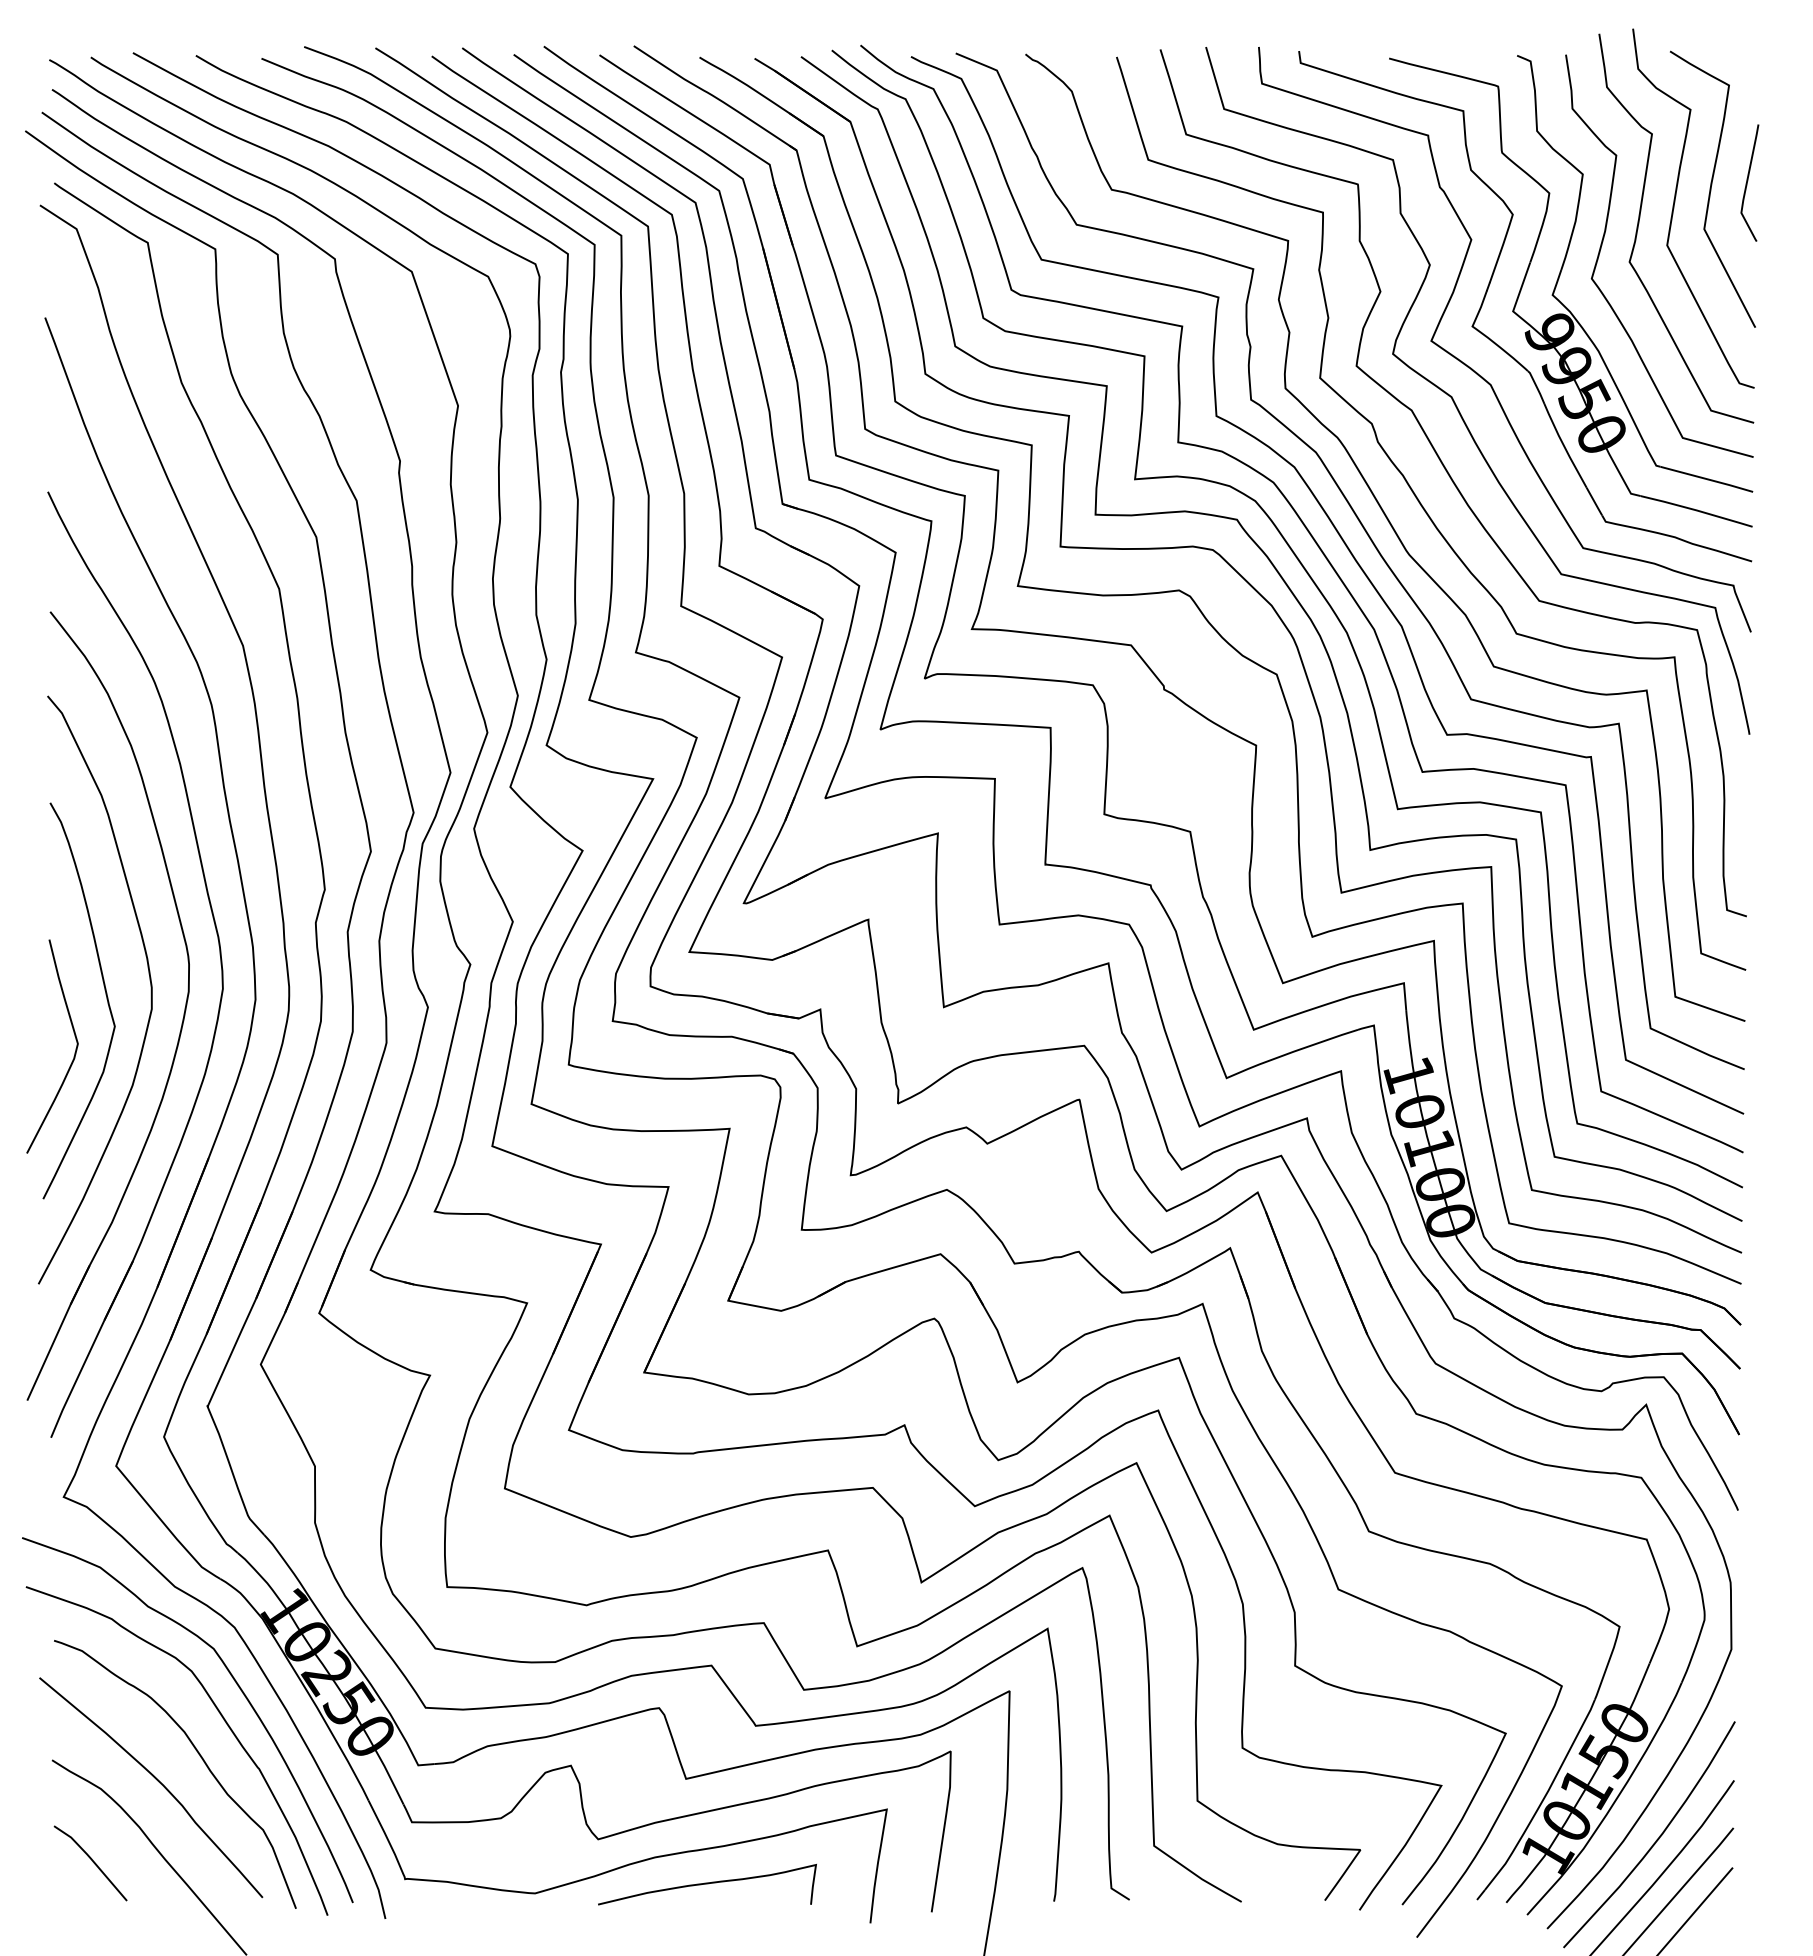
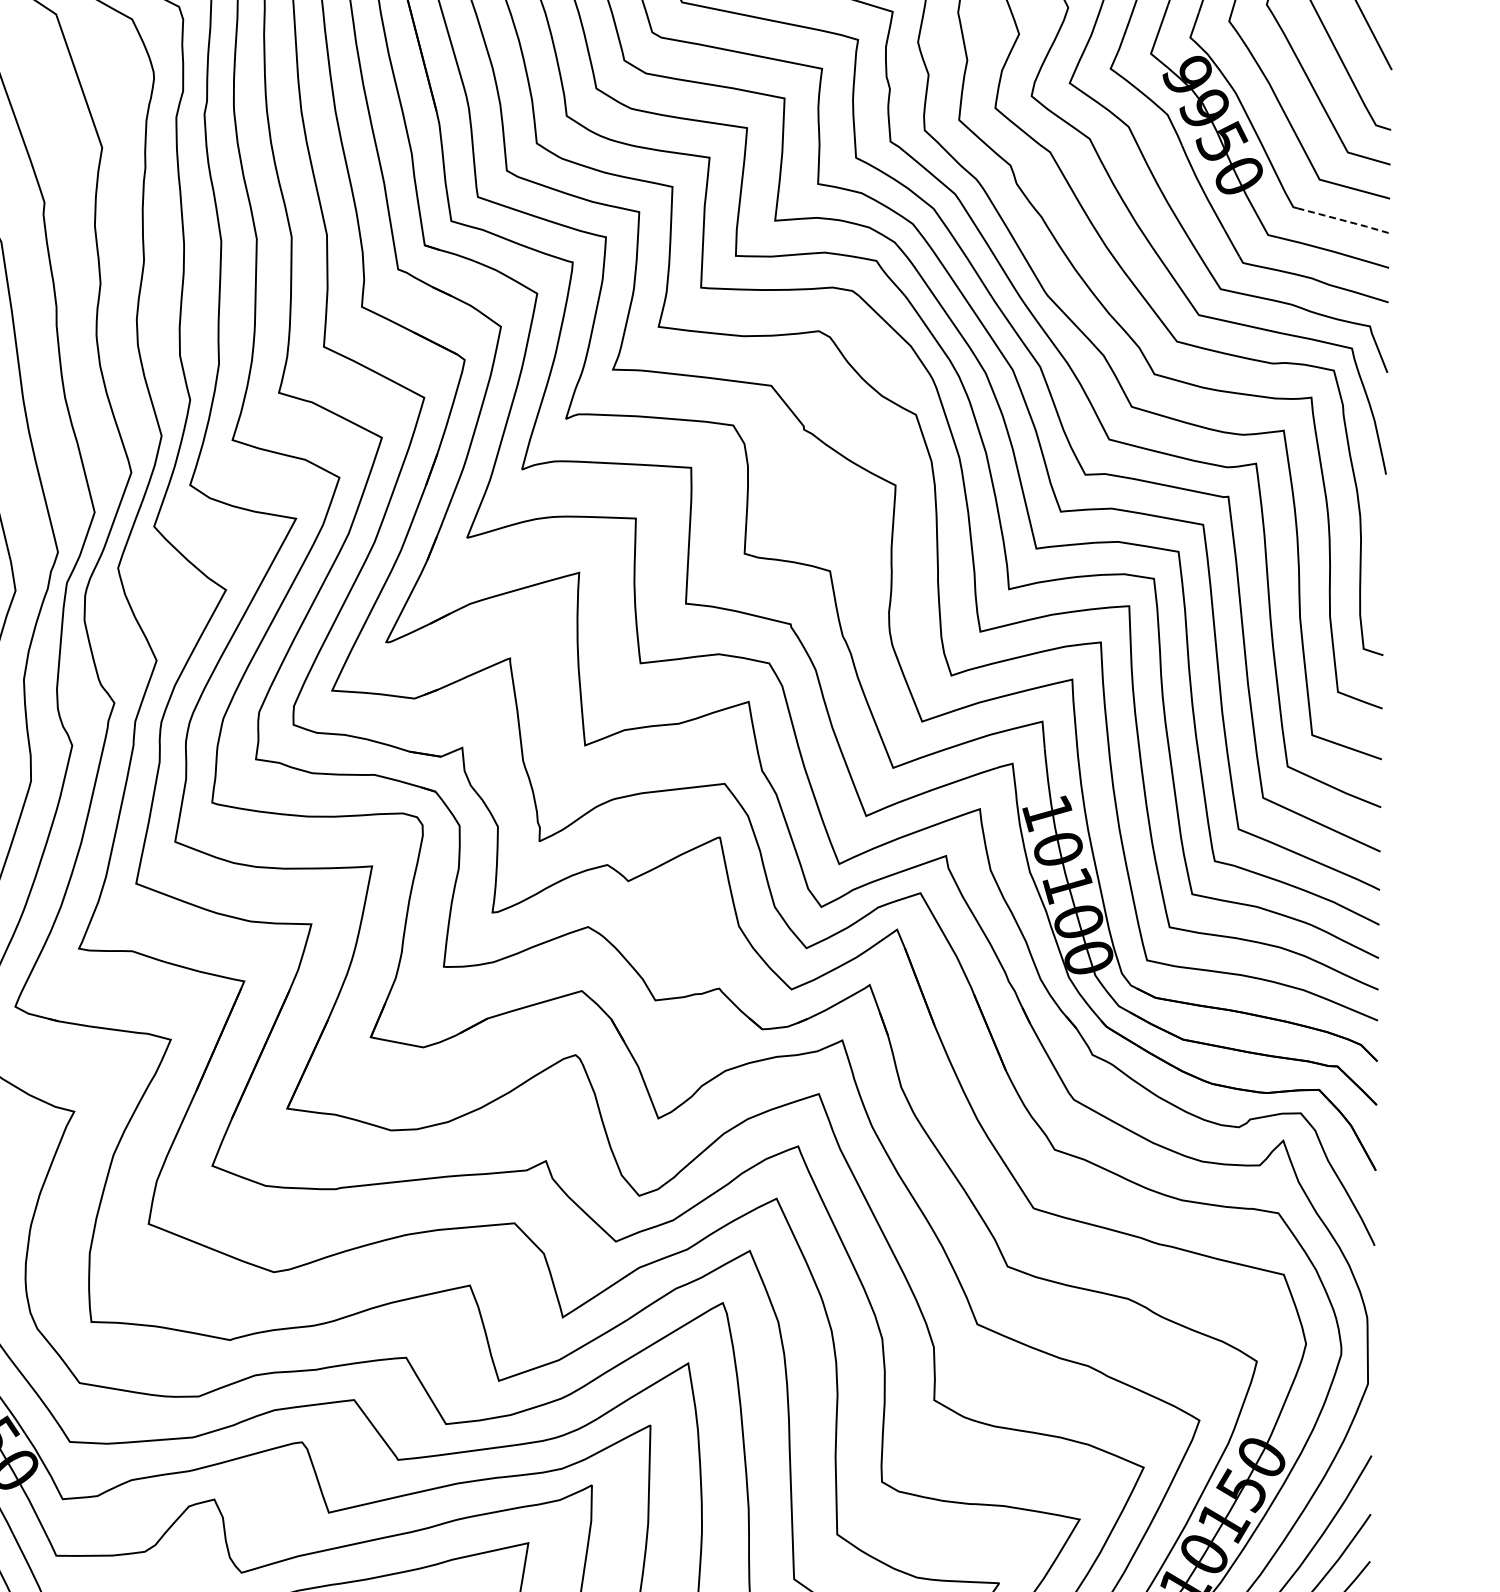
line: (1707, 479) -> (1344, 220), solid -> dashed

